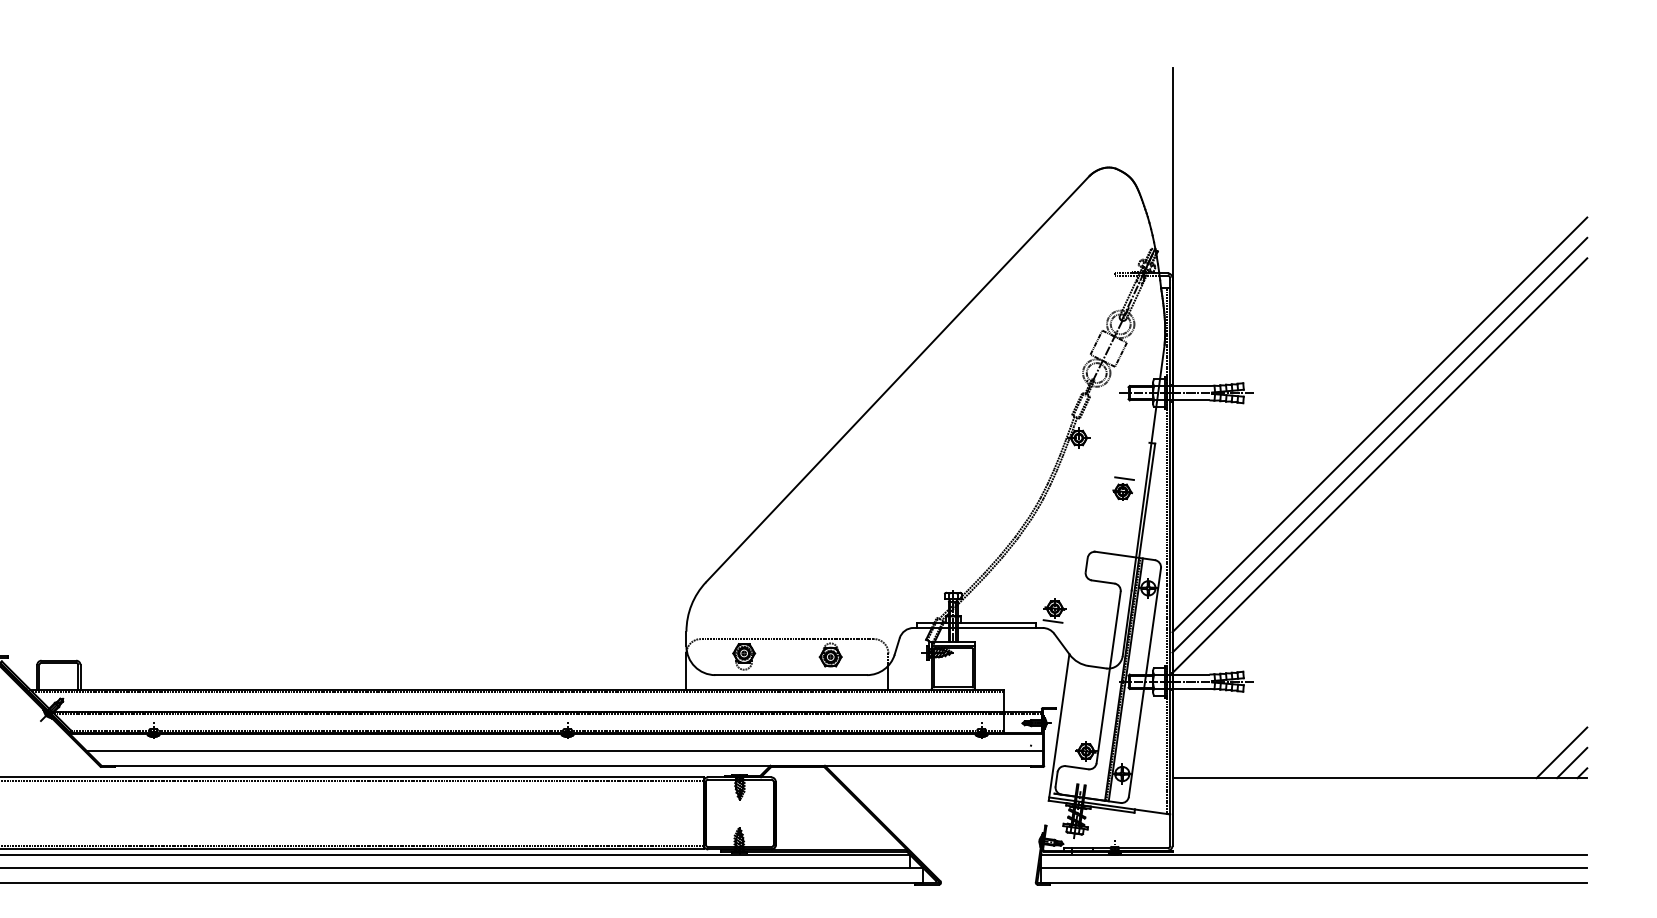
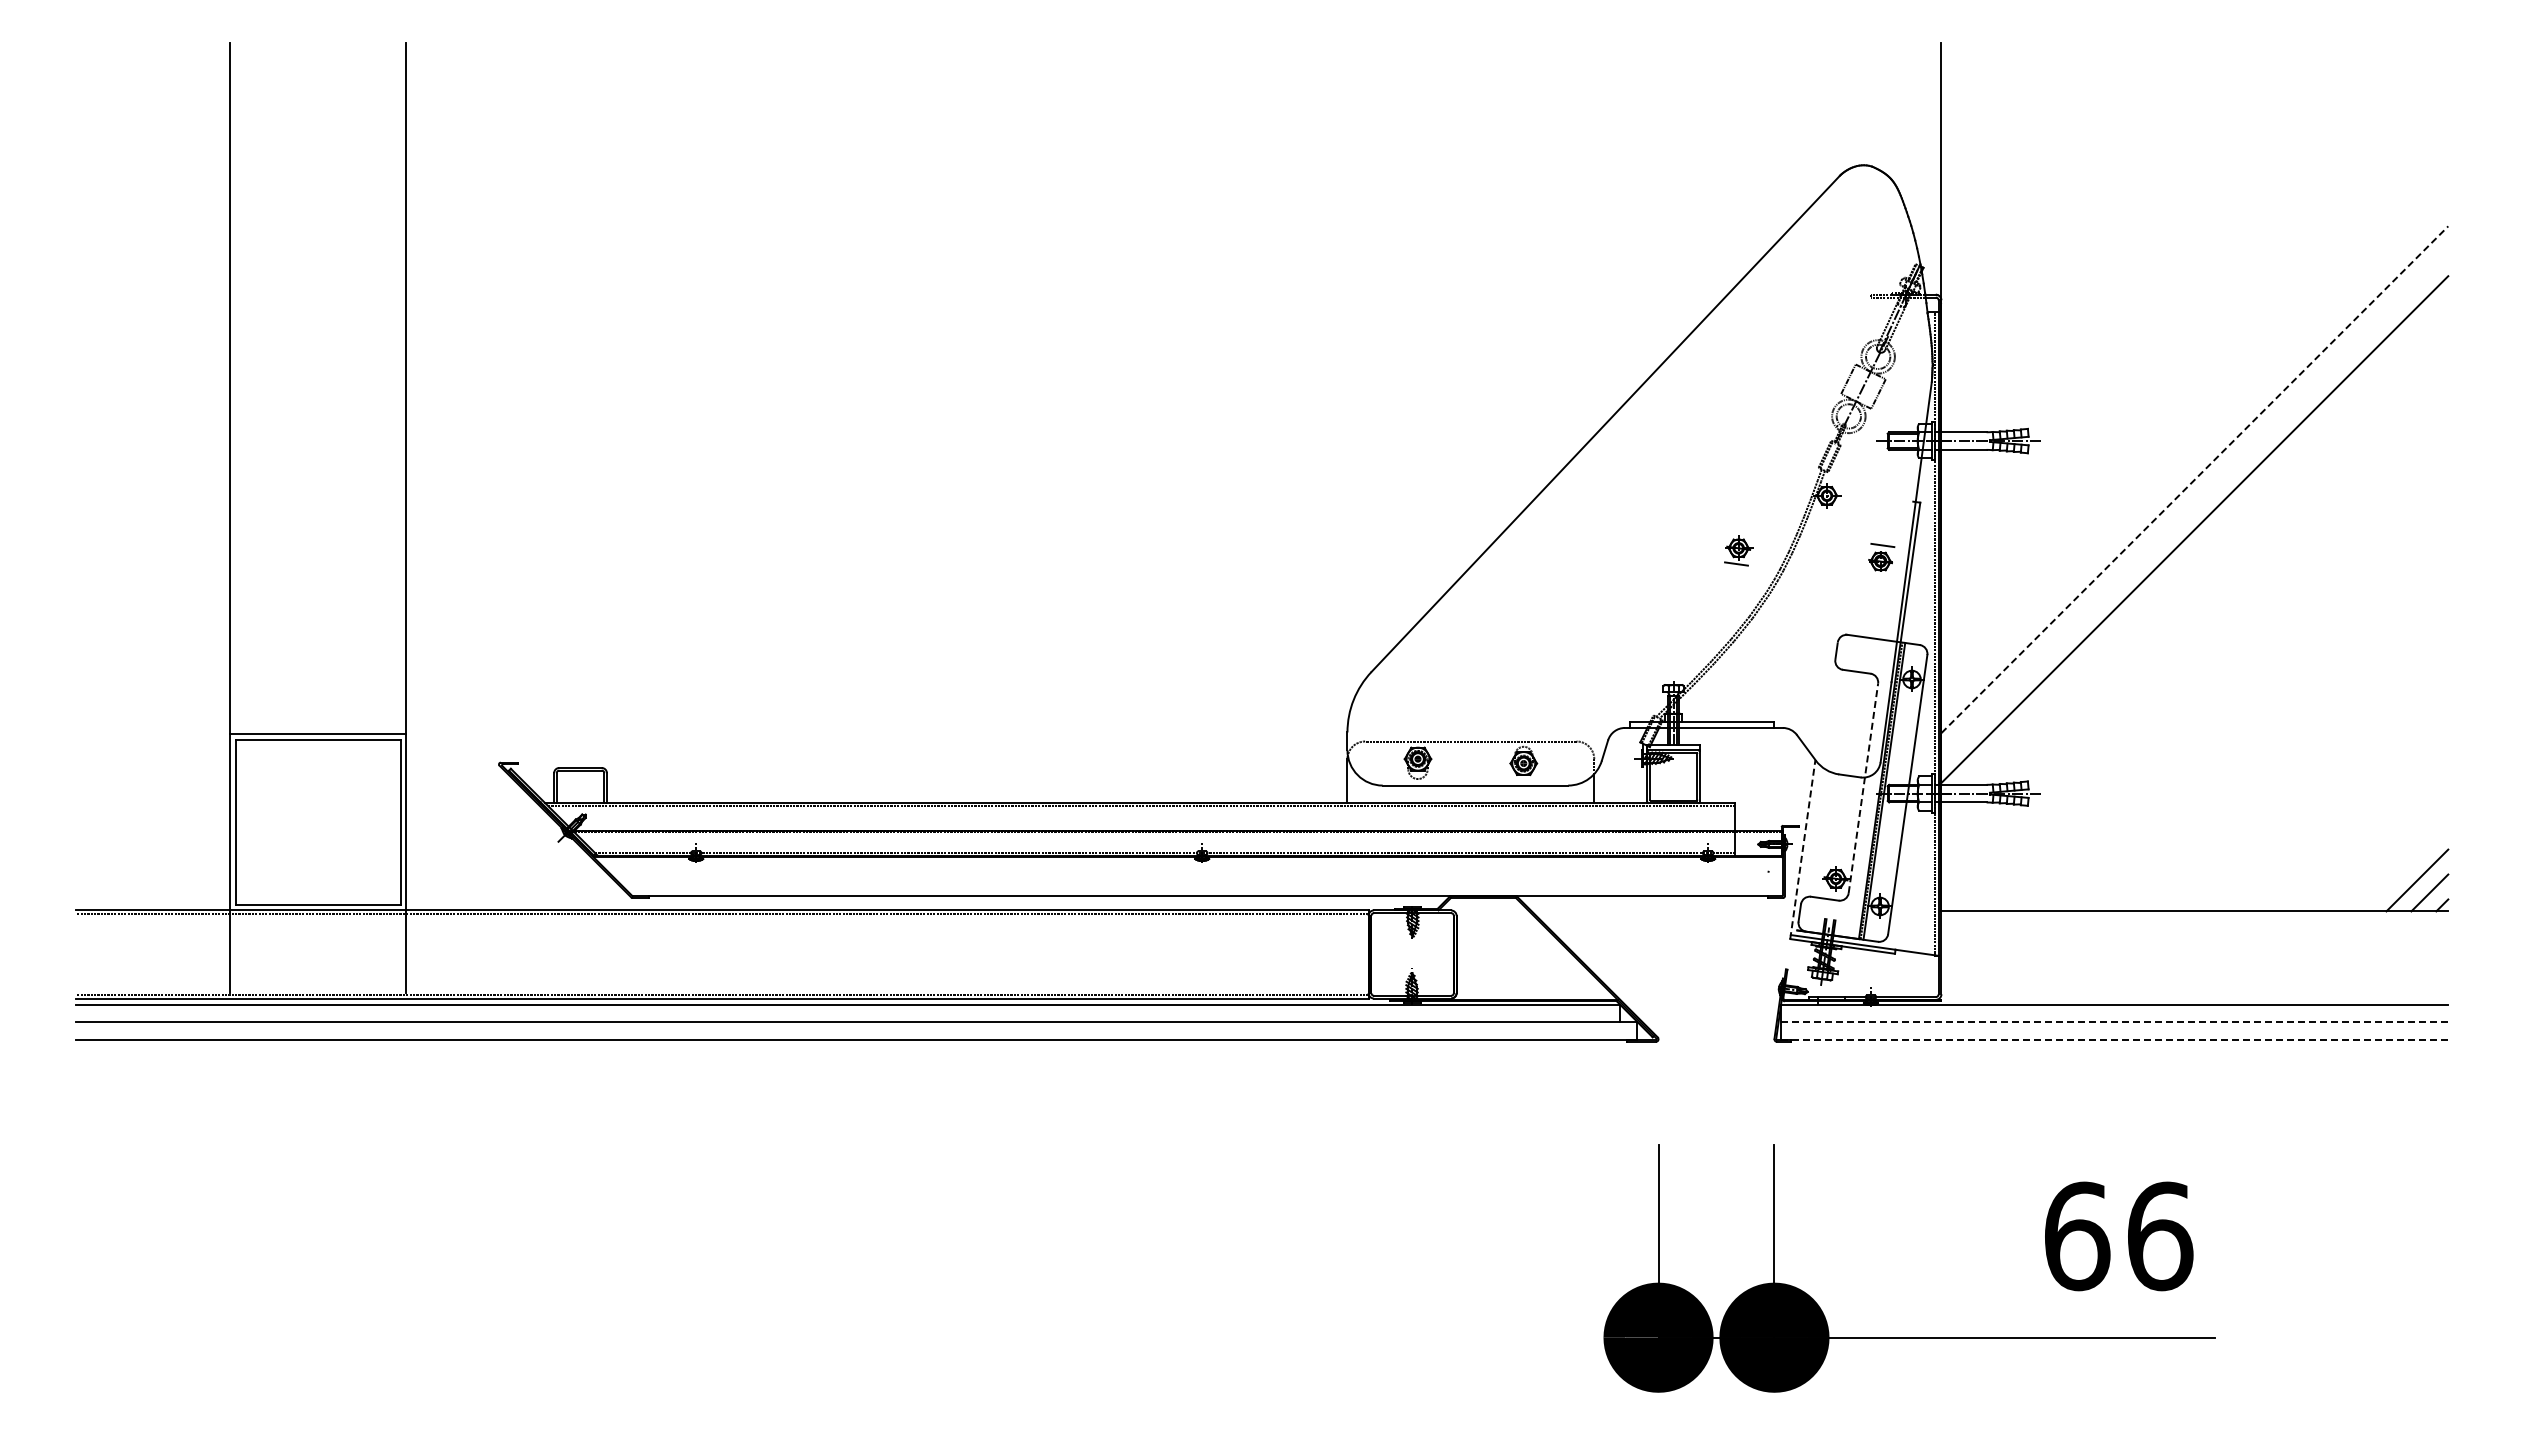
line: (1380, 424) -> (2195, 479), solid -> dashed
line: (1379, 445) -> (2194, 504), removed
part: (1054, 610) -> (1738, 550), moved
line: (1108, 677) -> (1863, 788), solid -> dashed
line: (1058, 727) -> (1802, 849), solid -> dashed
line: (564, 750) -> (1198, 877), removed
line: (1314, 868) -> (2114, 1021), solid -> dashed
line: (1314, 883) -> (2114, 1040), solid -> dashed

